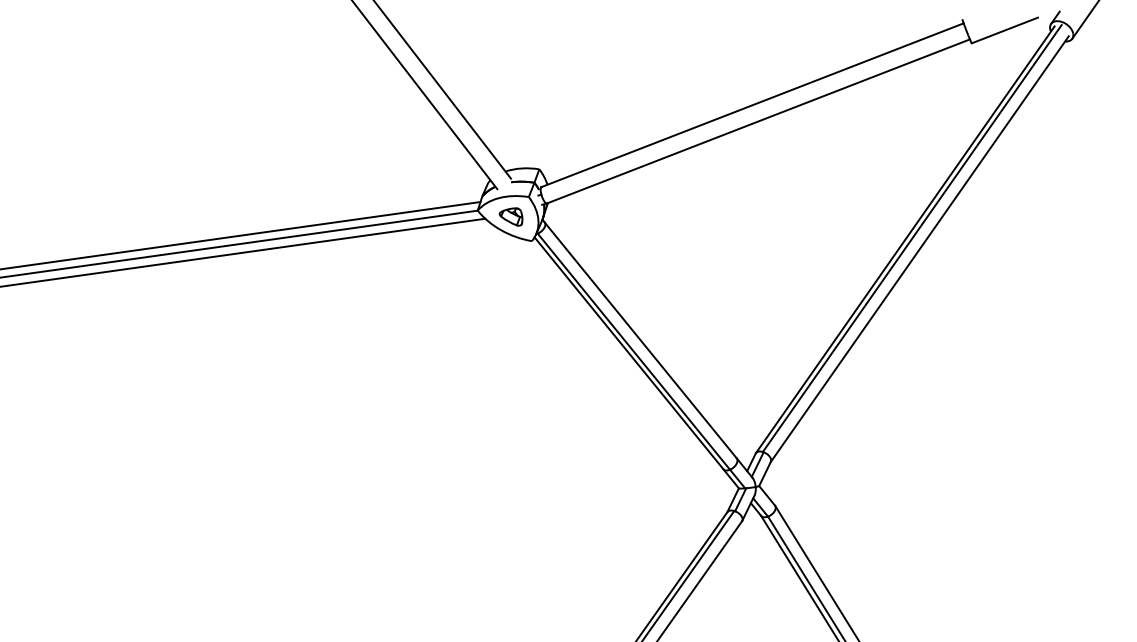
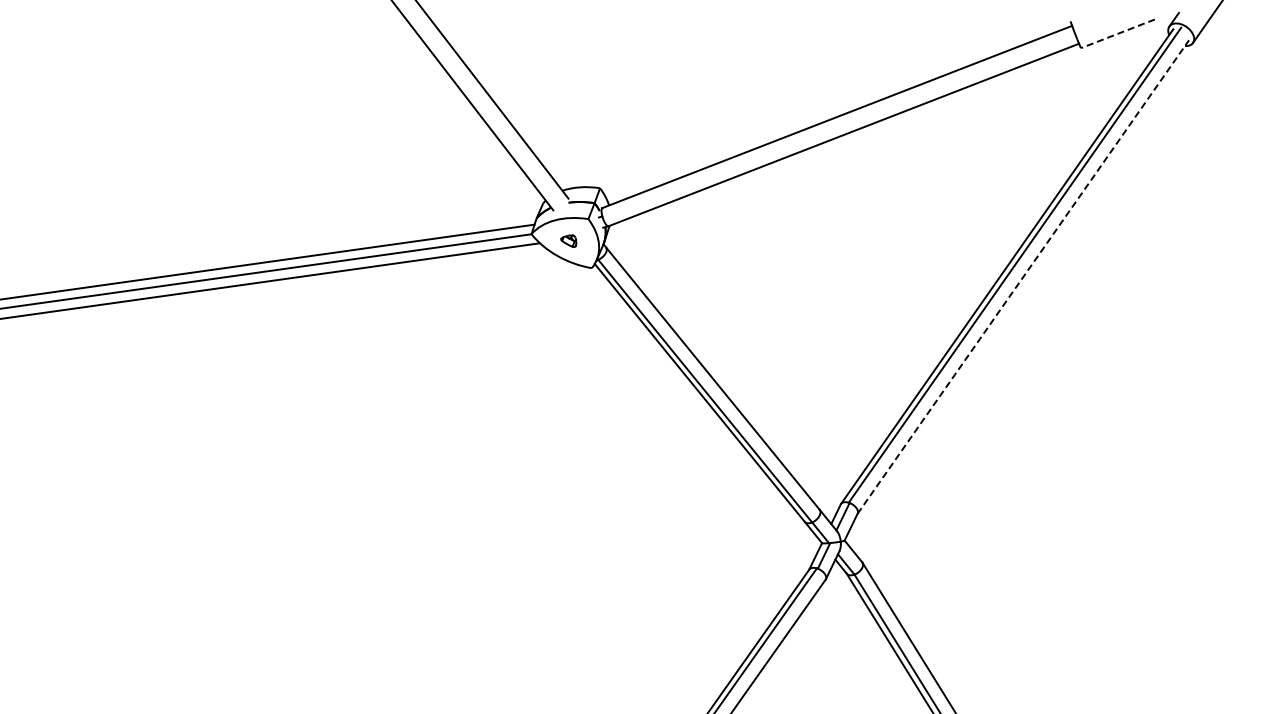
line: (1004, 30) -> (1117, 33), solid -> dashed
part: (510, 216) -> (568, 240), size x0.6
line: (919, 248) -> (1023, 276), solid -> dashed

